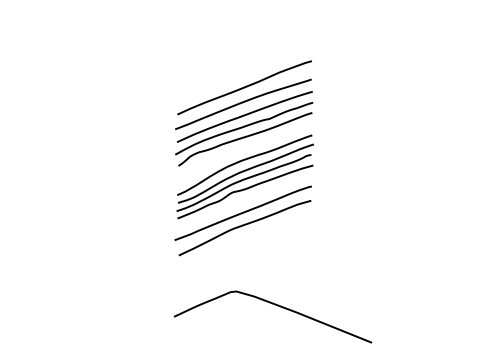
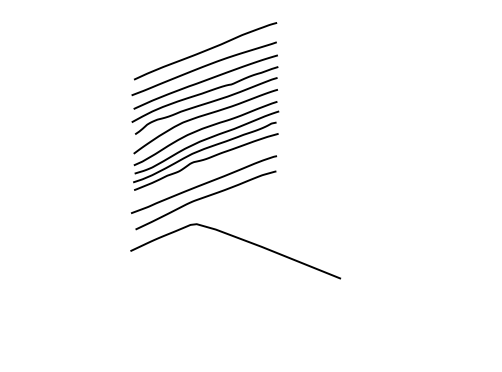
curve: (242, 149) -> (203, 116), added
curve: (274, 305) -> (237, 239), moved

